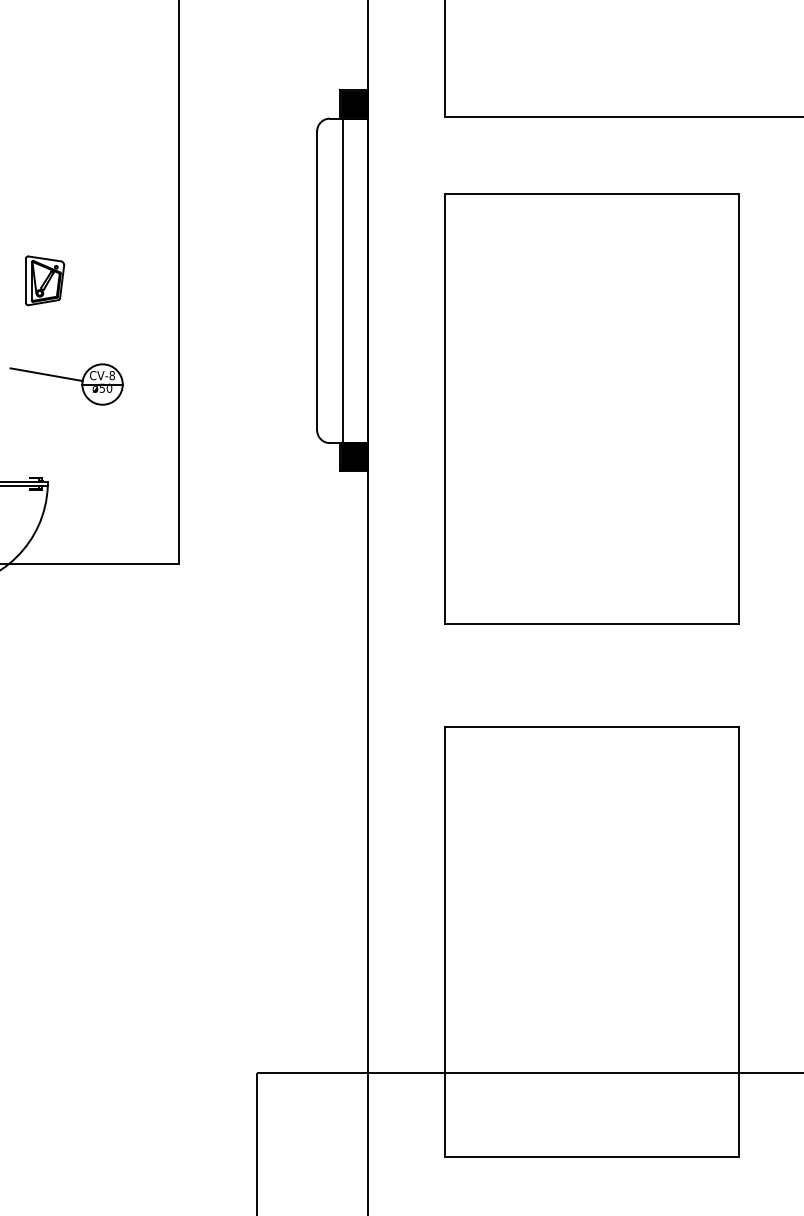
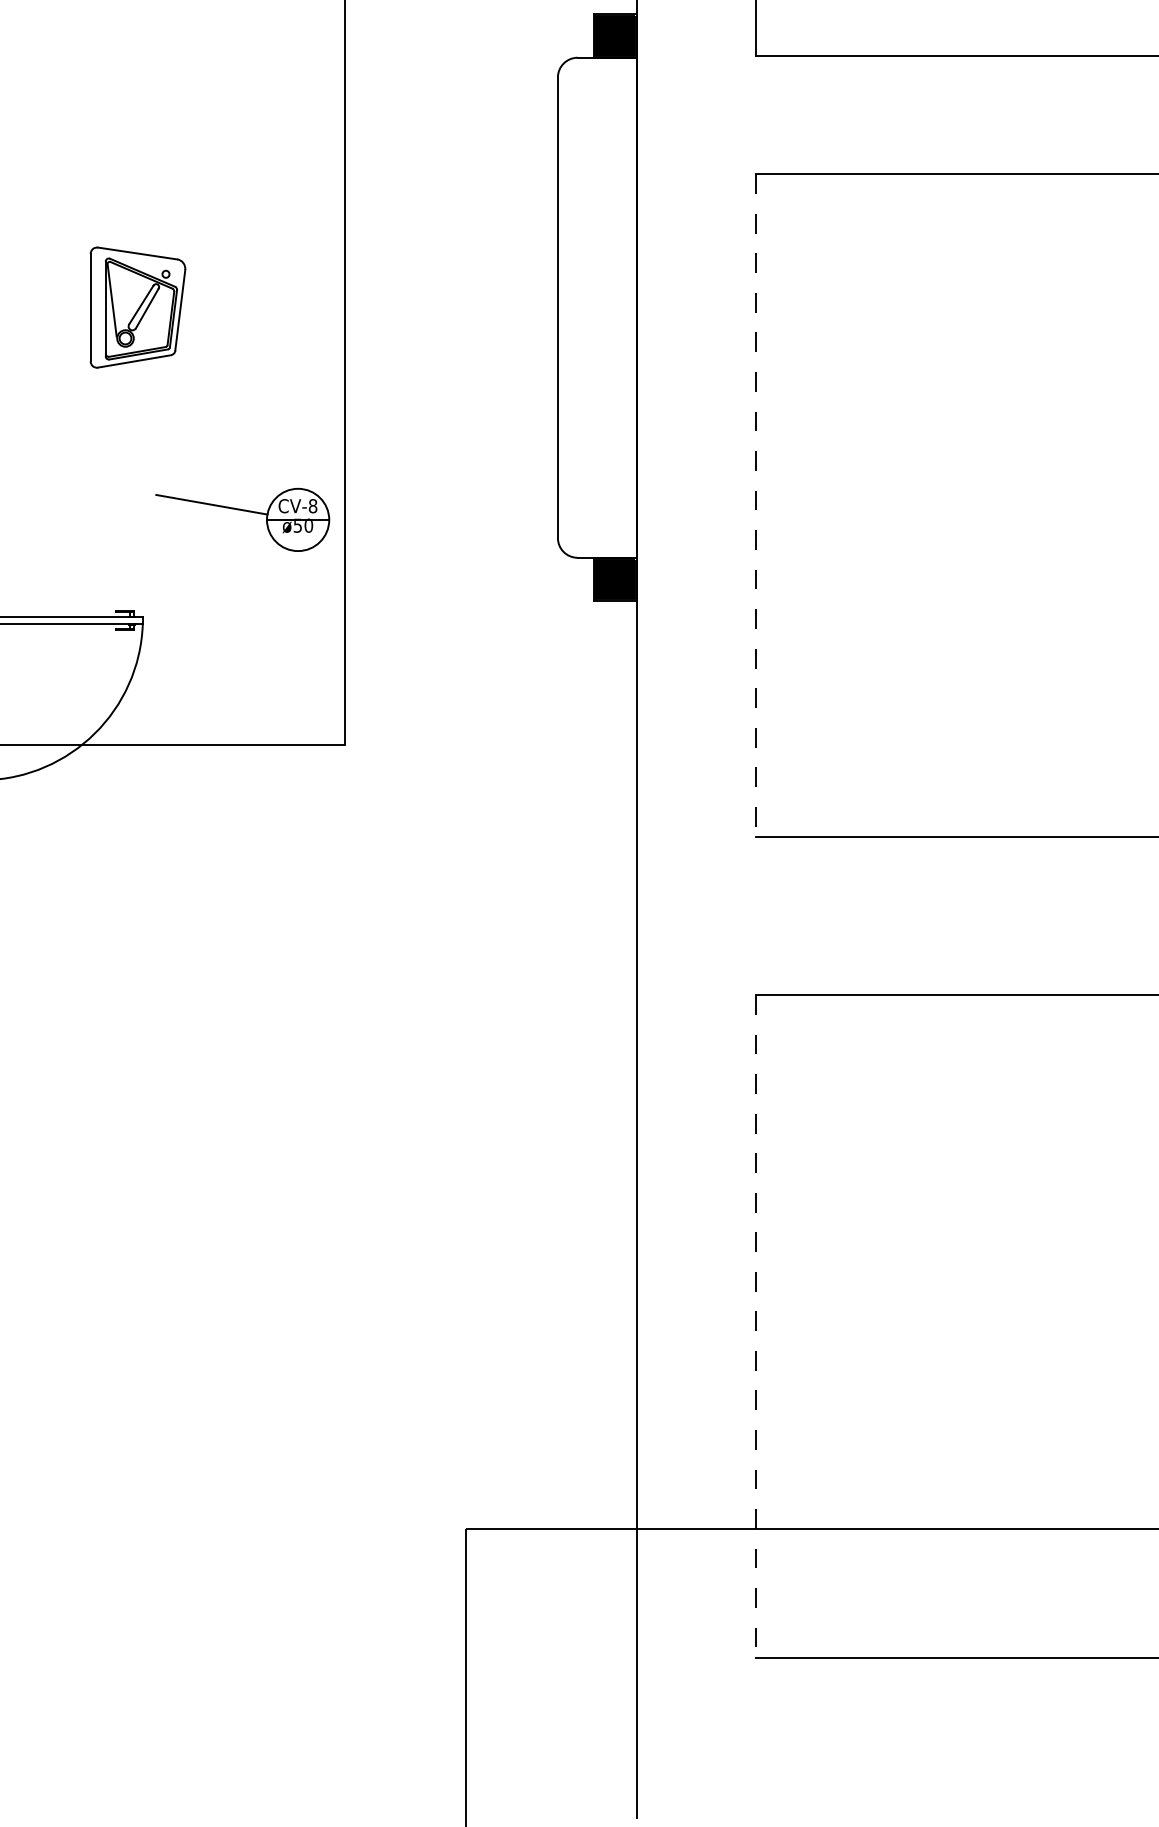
part: (45, 280) -> (139, 307), size x1.6
line: (342, 280) -> (596, 307), removed
part: (66, 384) -> (242, 519), moved
line: (445, 409) -> (755, 506), solid -> dashed
line: (445, 941) -> (755, 1325), solid -> dashed

